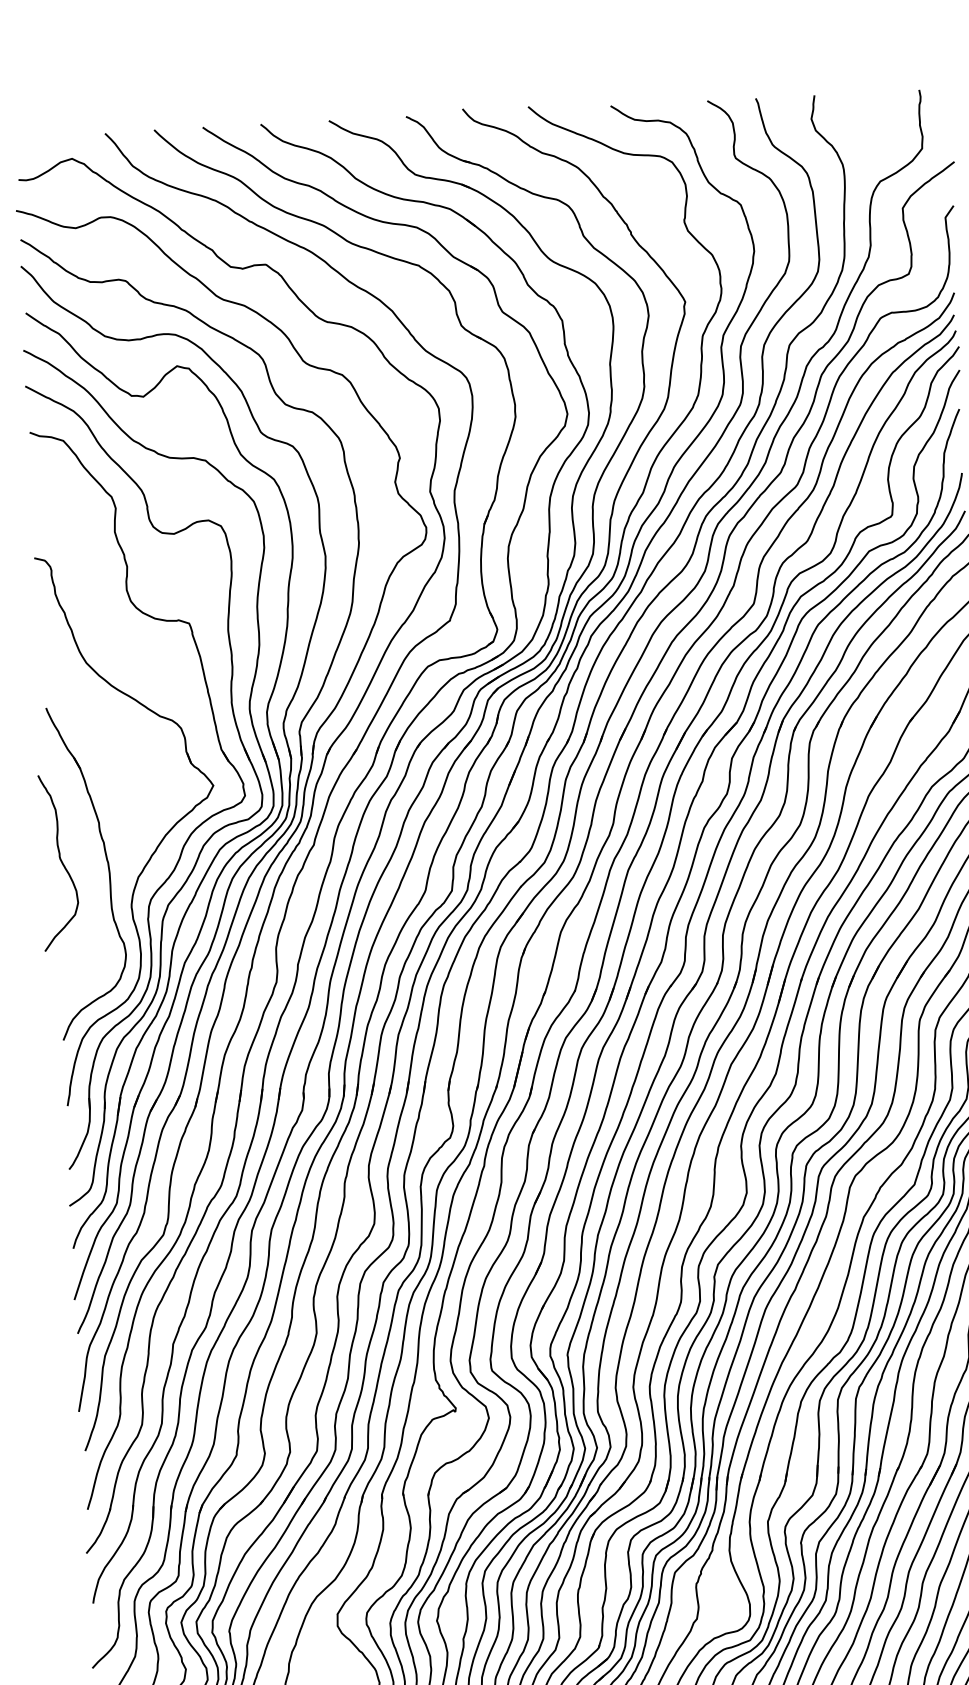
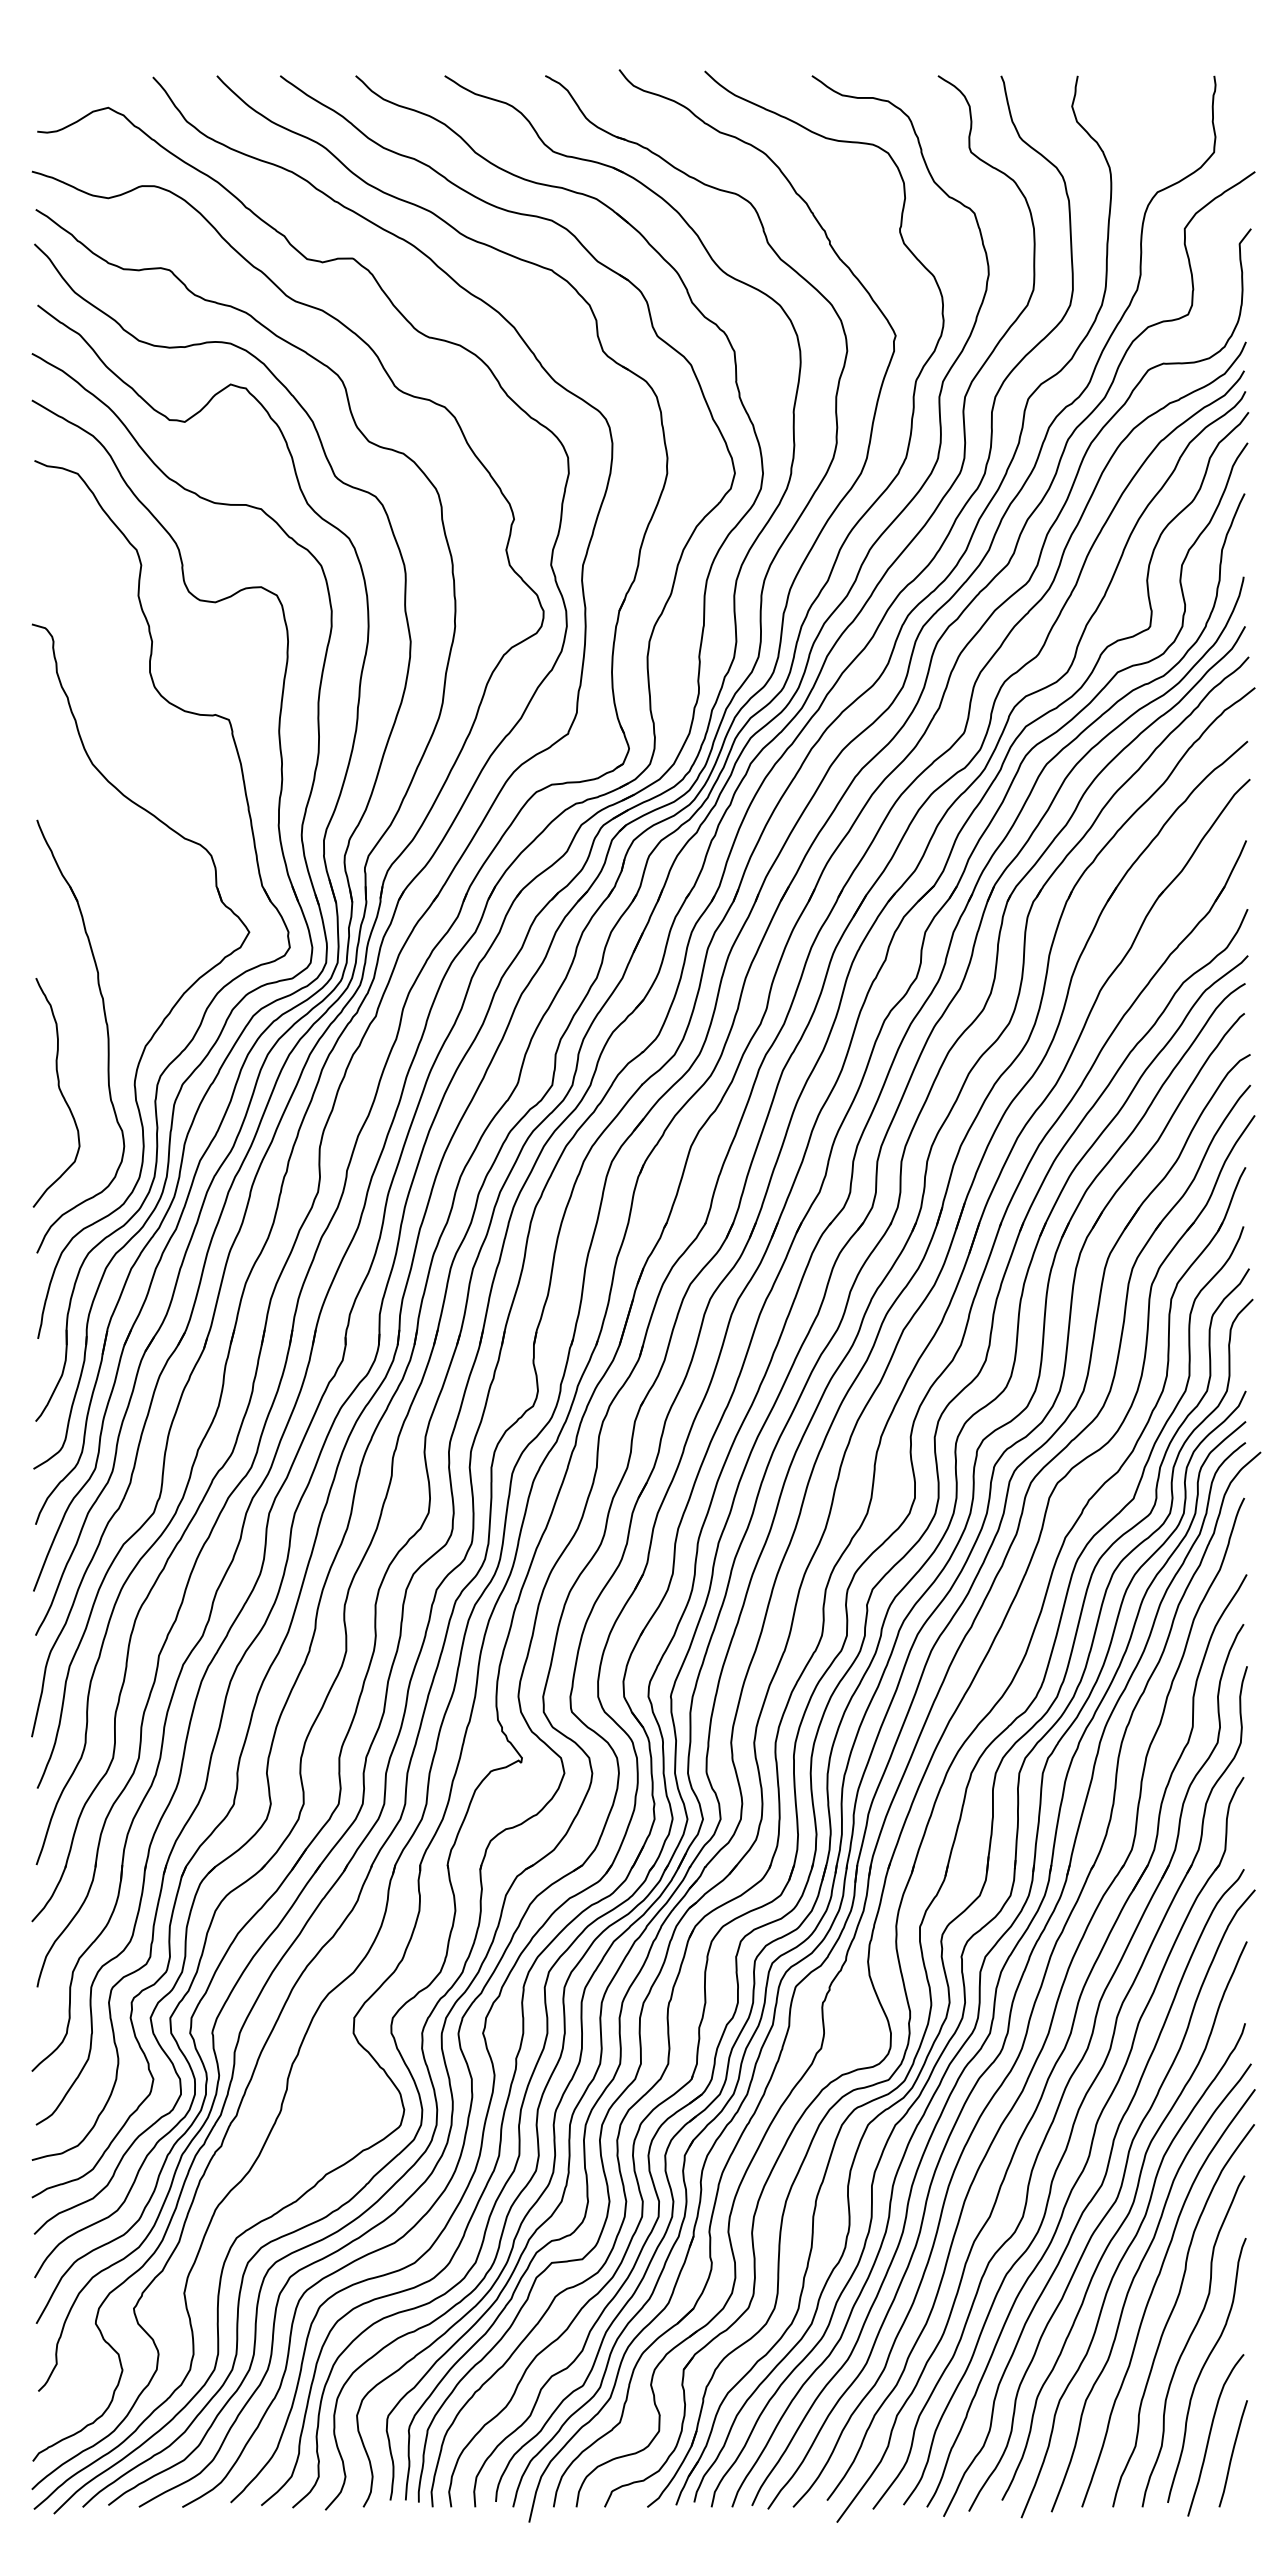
curve: (60, 861) -> (59, 1091), moved

